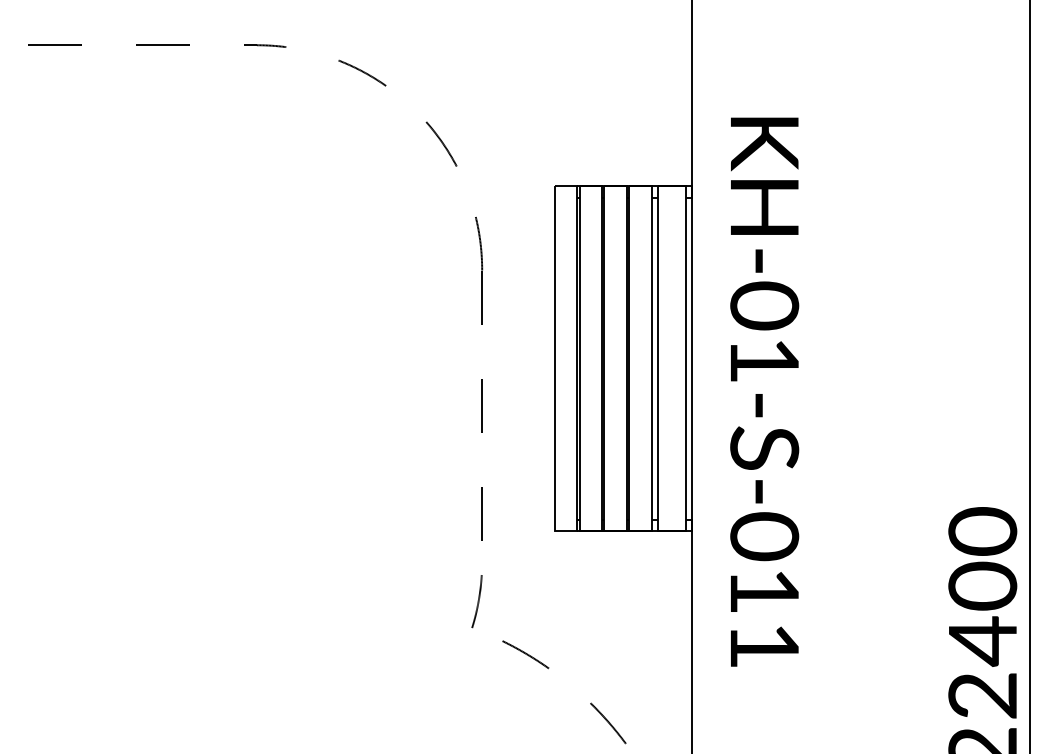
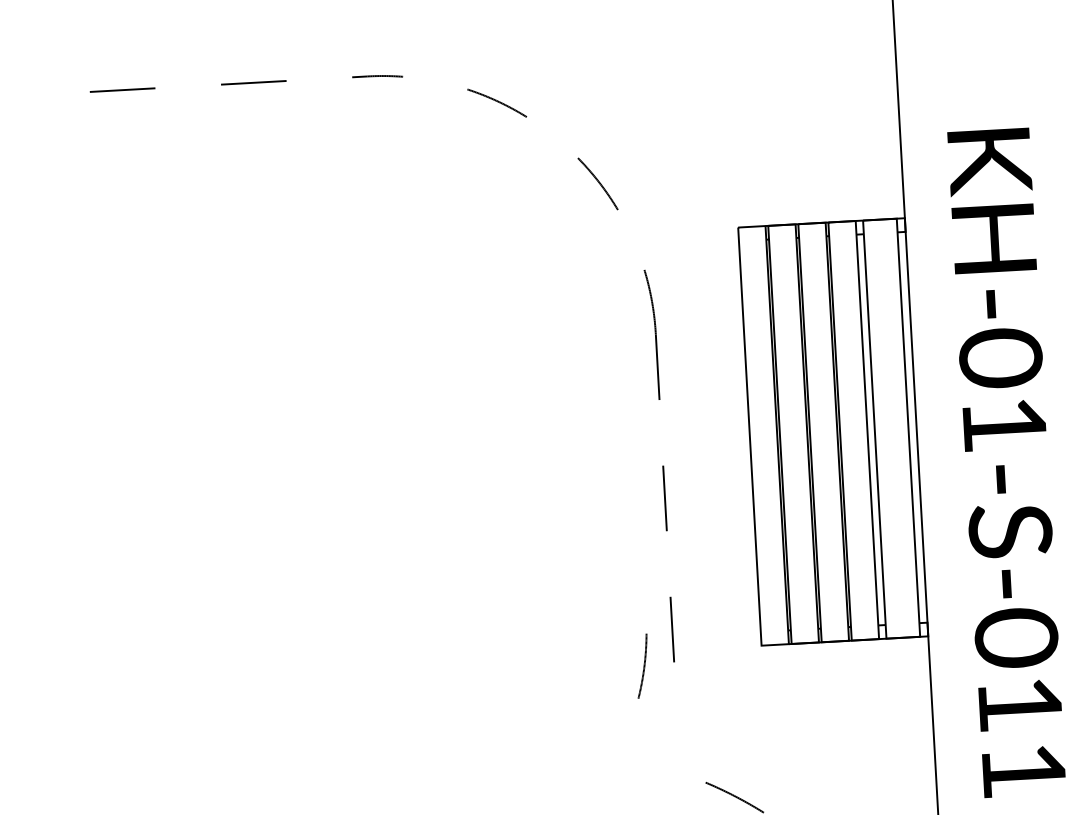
arc: (477, 601) -> (643, 666), moved

